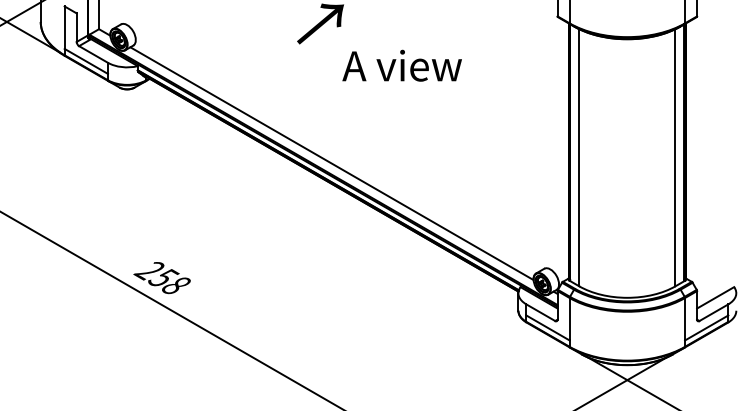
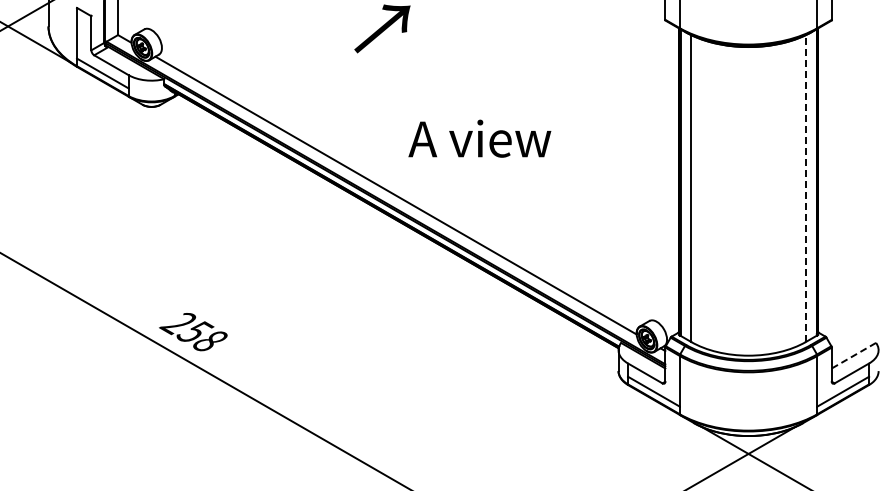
text: (401, 65) -> (479, 138), moved
line: (675, 157) -> (805, 188), solid -> dashed
line: (715, 297) -> (853, 355), solid -> dashed

